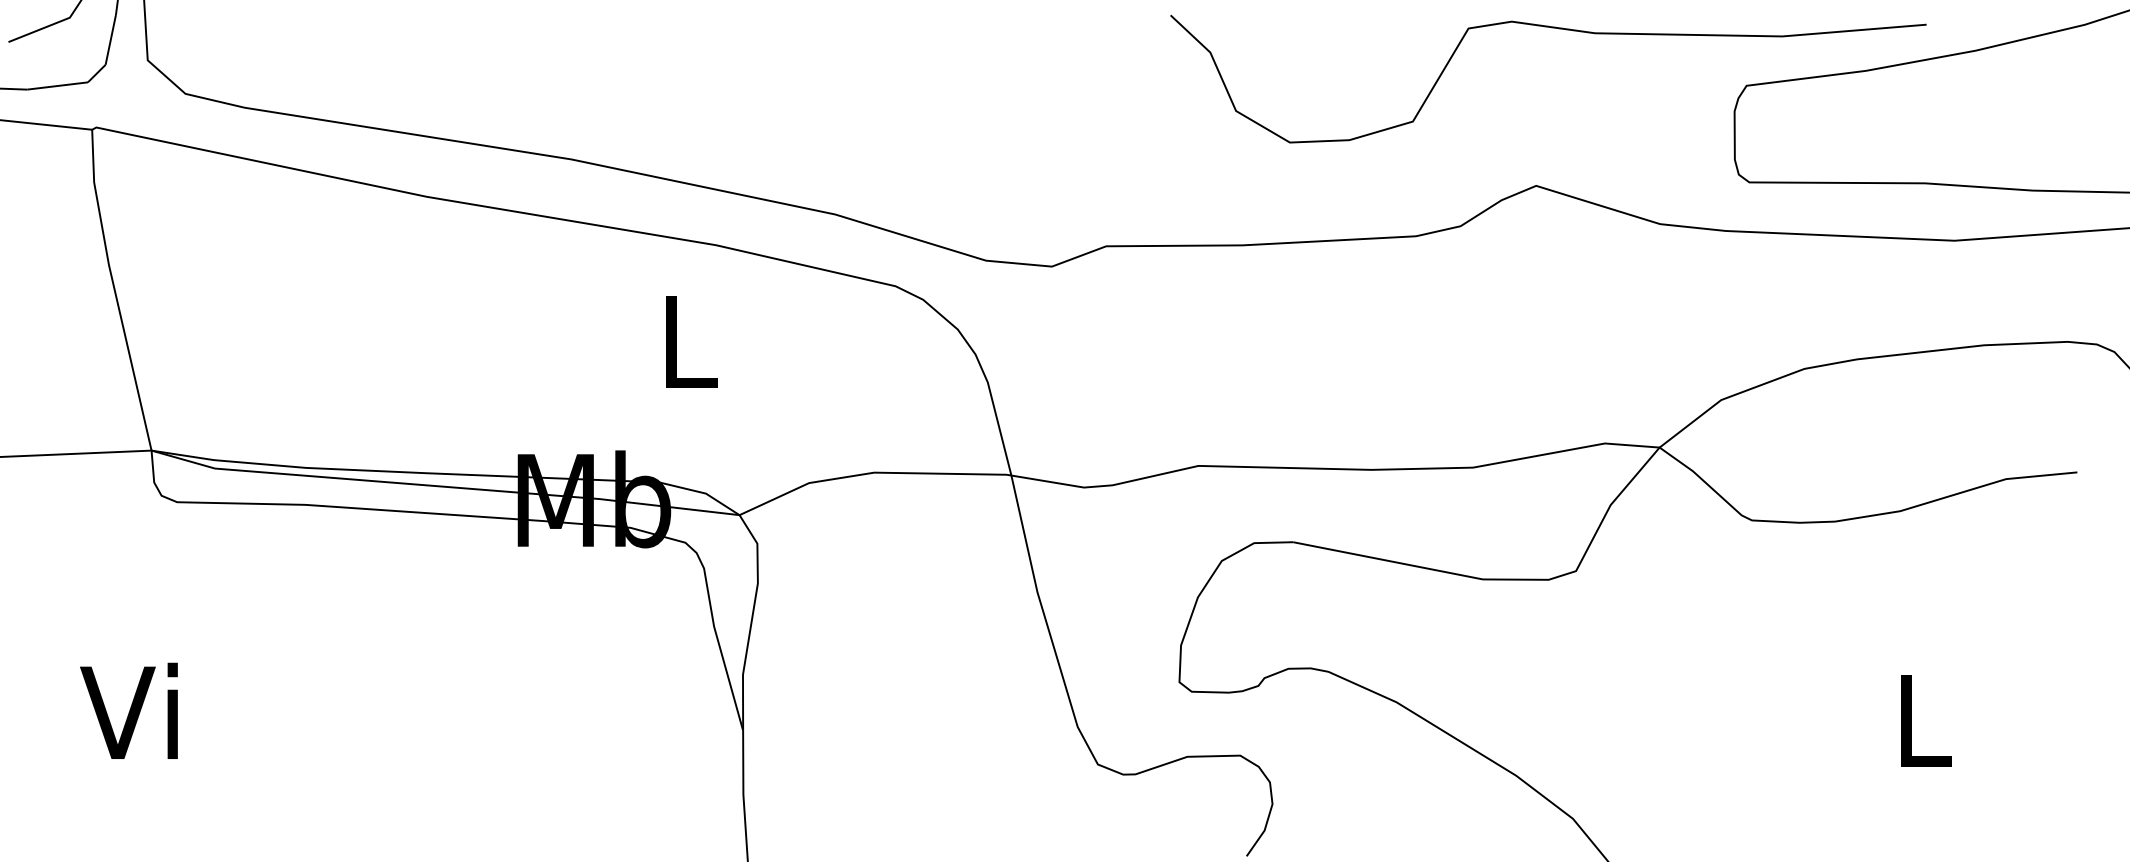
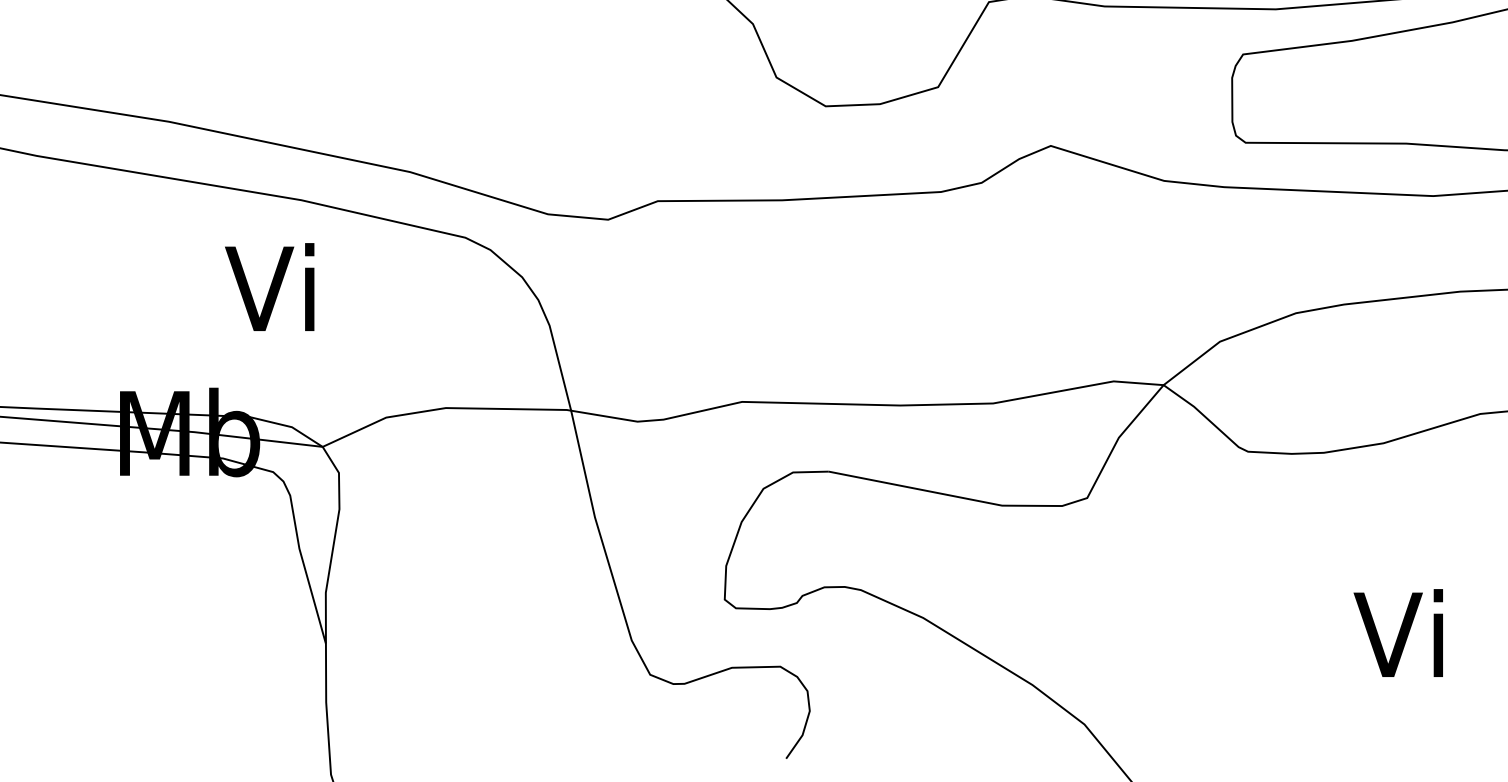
text: (681, 340) -> (269, 287), L -> Vi
text: (1916, 718) -> (1398, 632), L -> Vi

